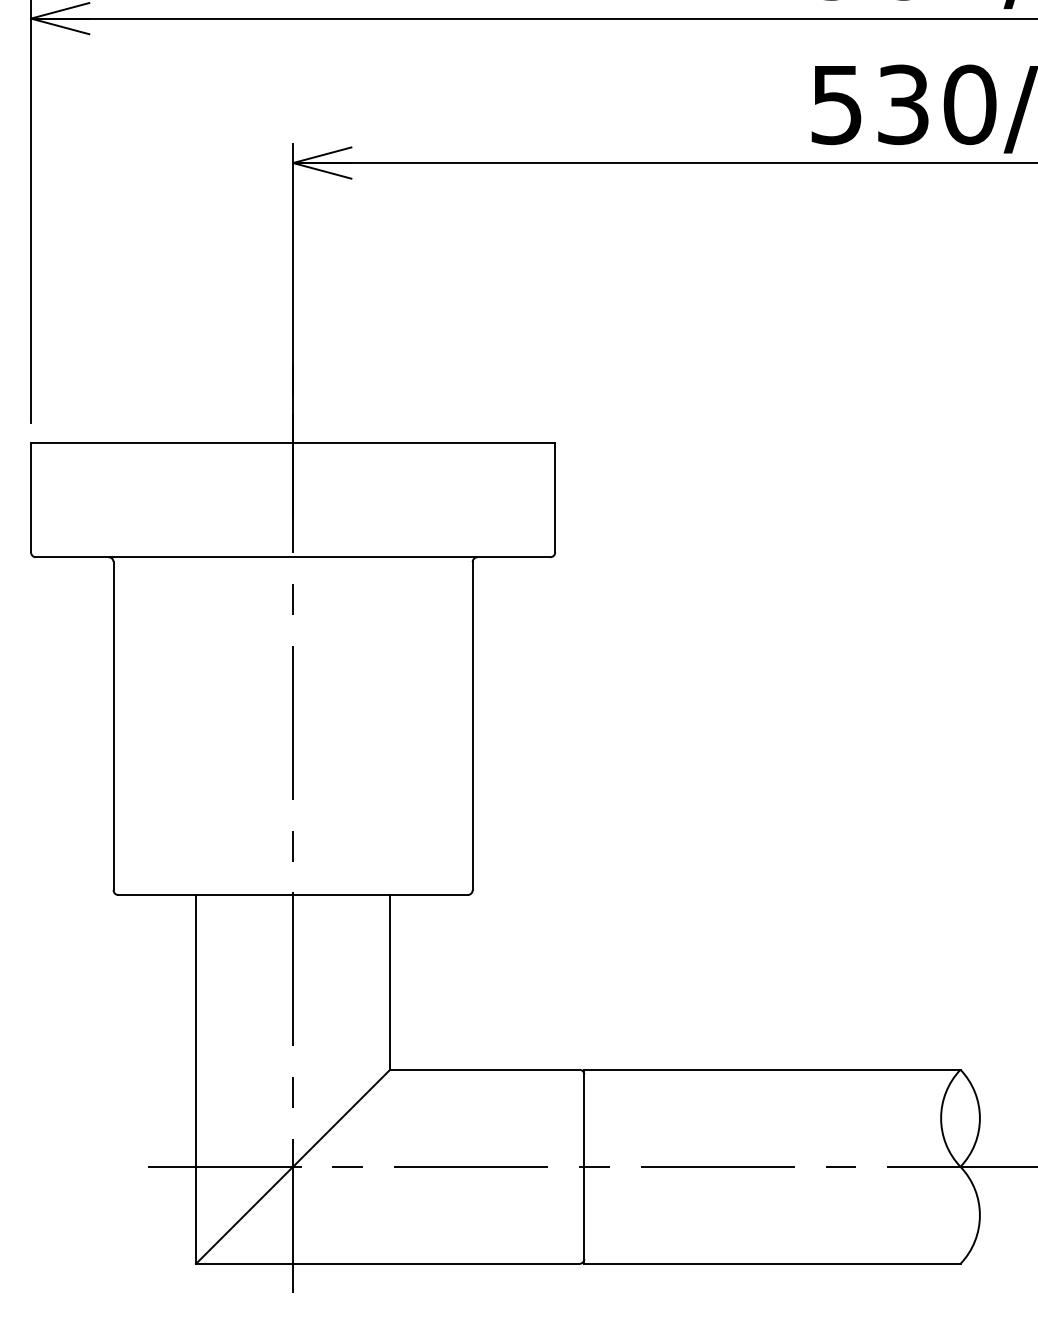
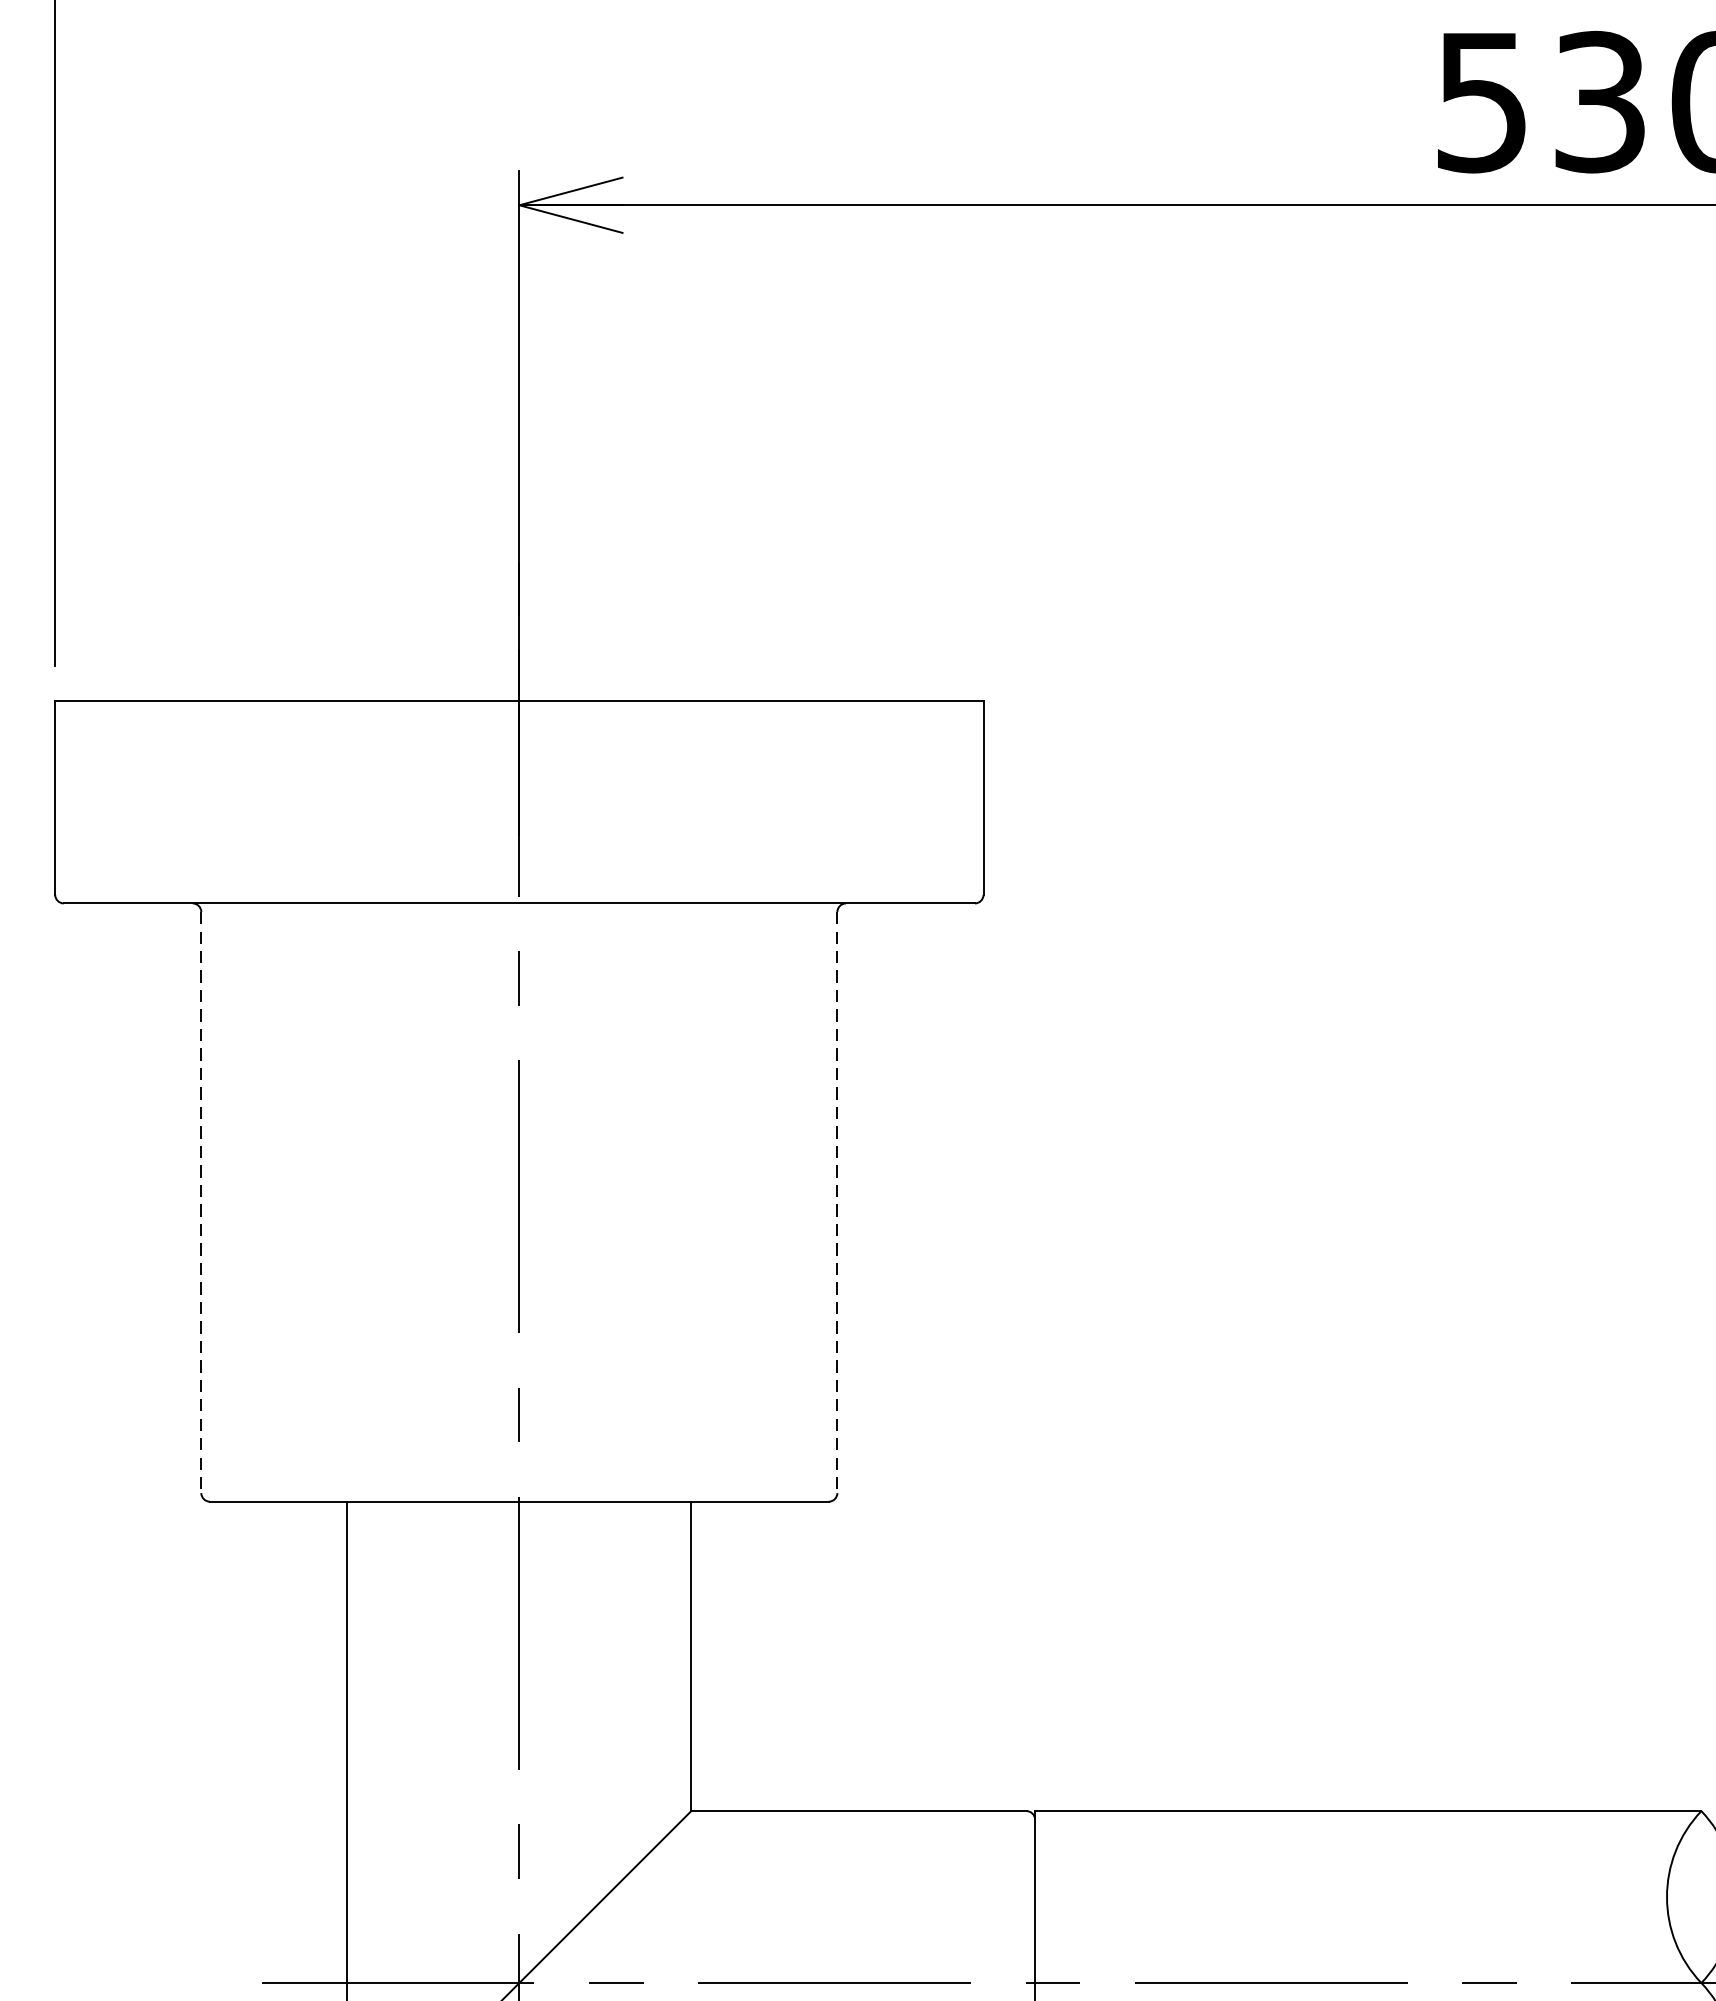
line: (113, 726) -> (201, 1203), solid -> dashed
line: (472, 726) -> (837, 1203), solid -> dashed

